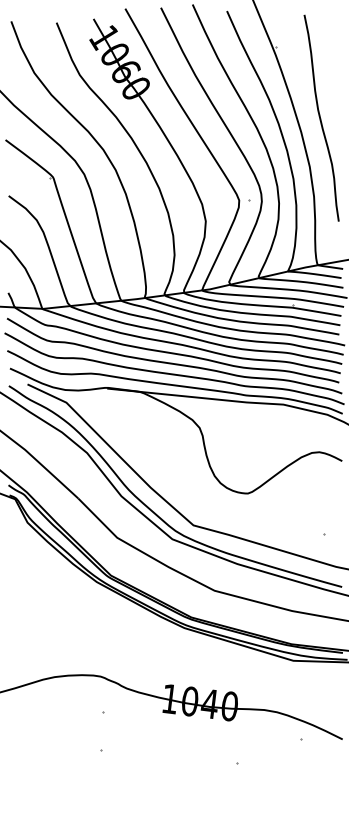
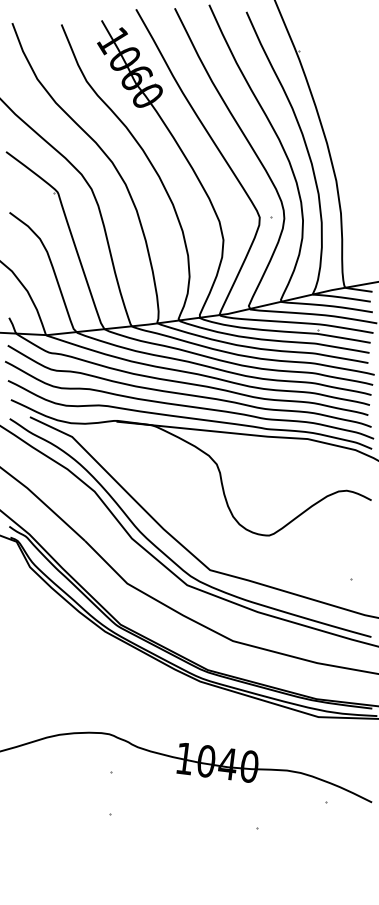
curve: (320, 117) -> (347, 127), removed

